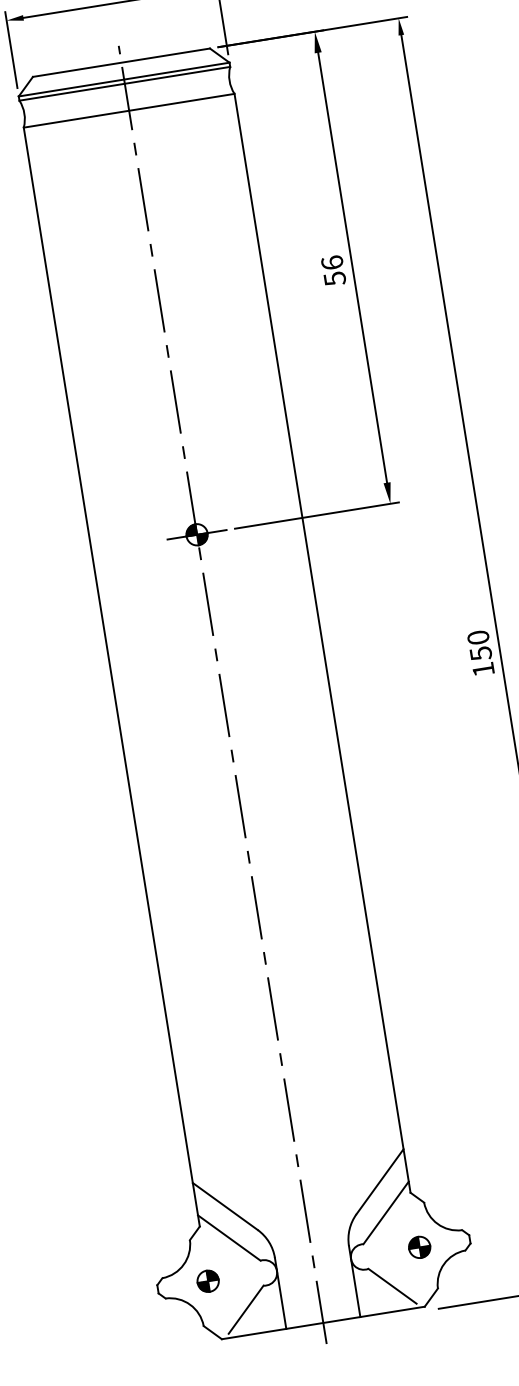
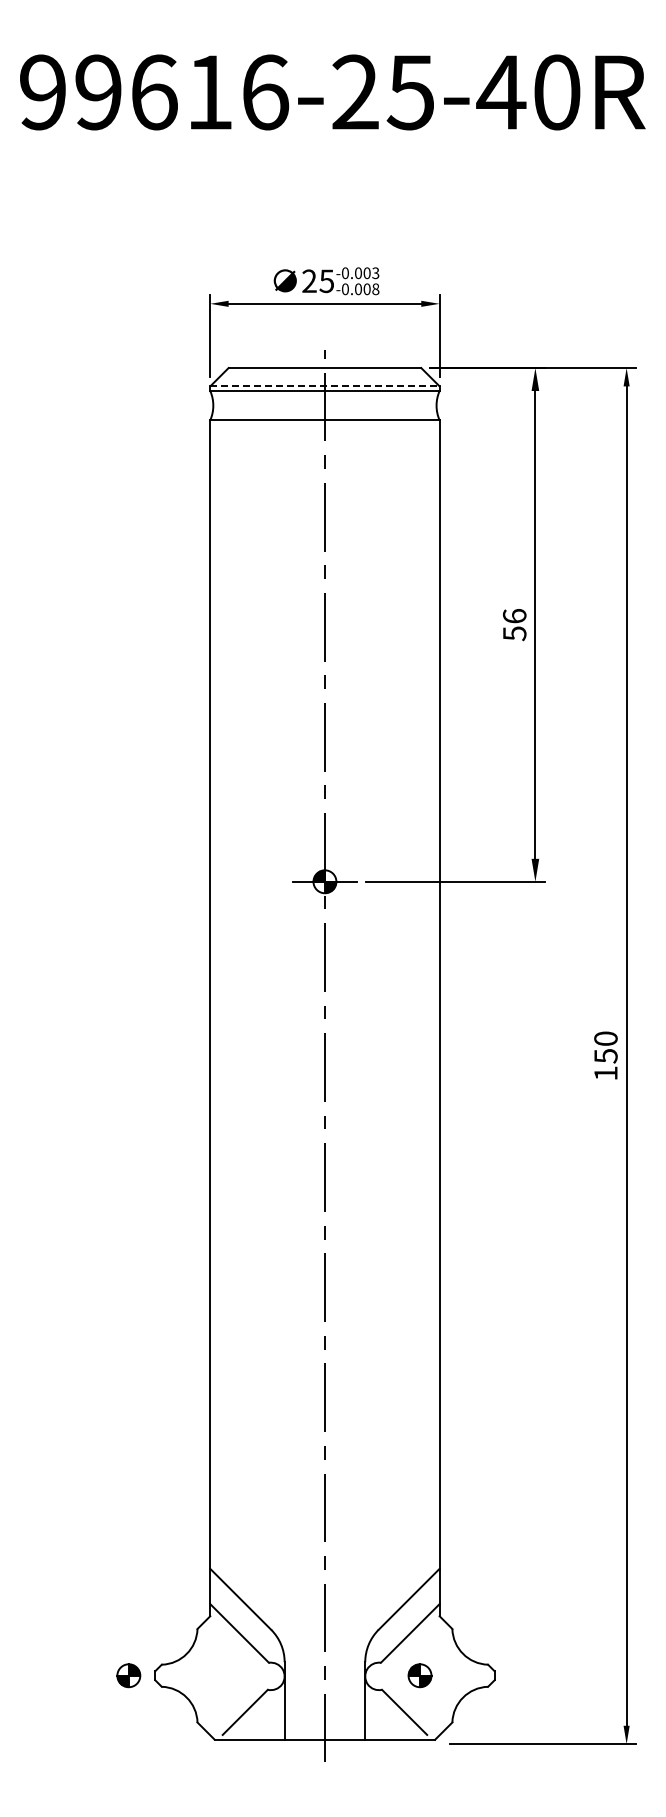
line: (123, 79) -> (324, 386), solid -> dashed
part: (419, 1247) -> (419, 1675), moved
part: (207, 1281) -> (128, 1675), moved

